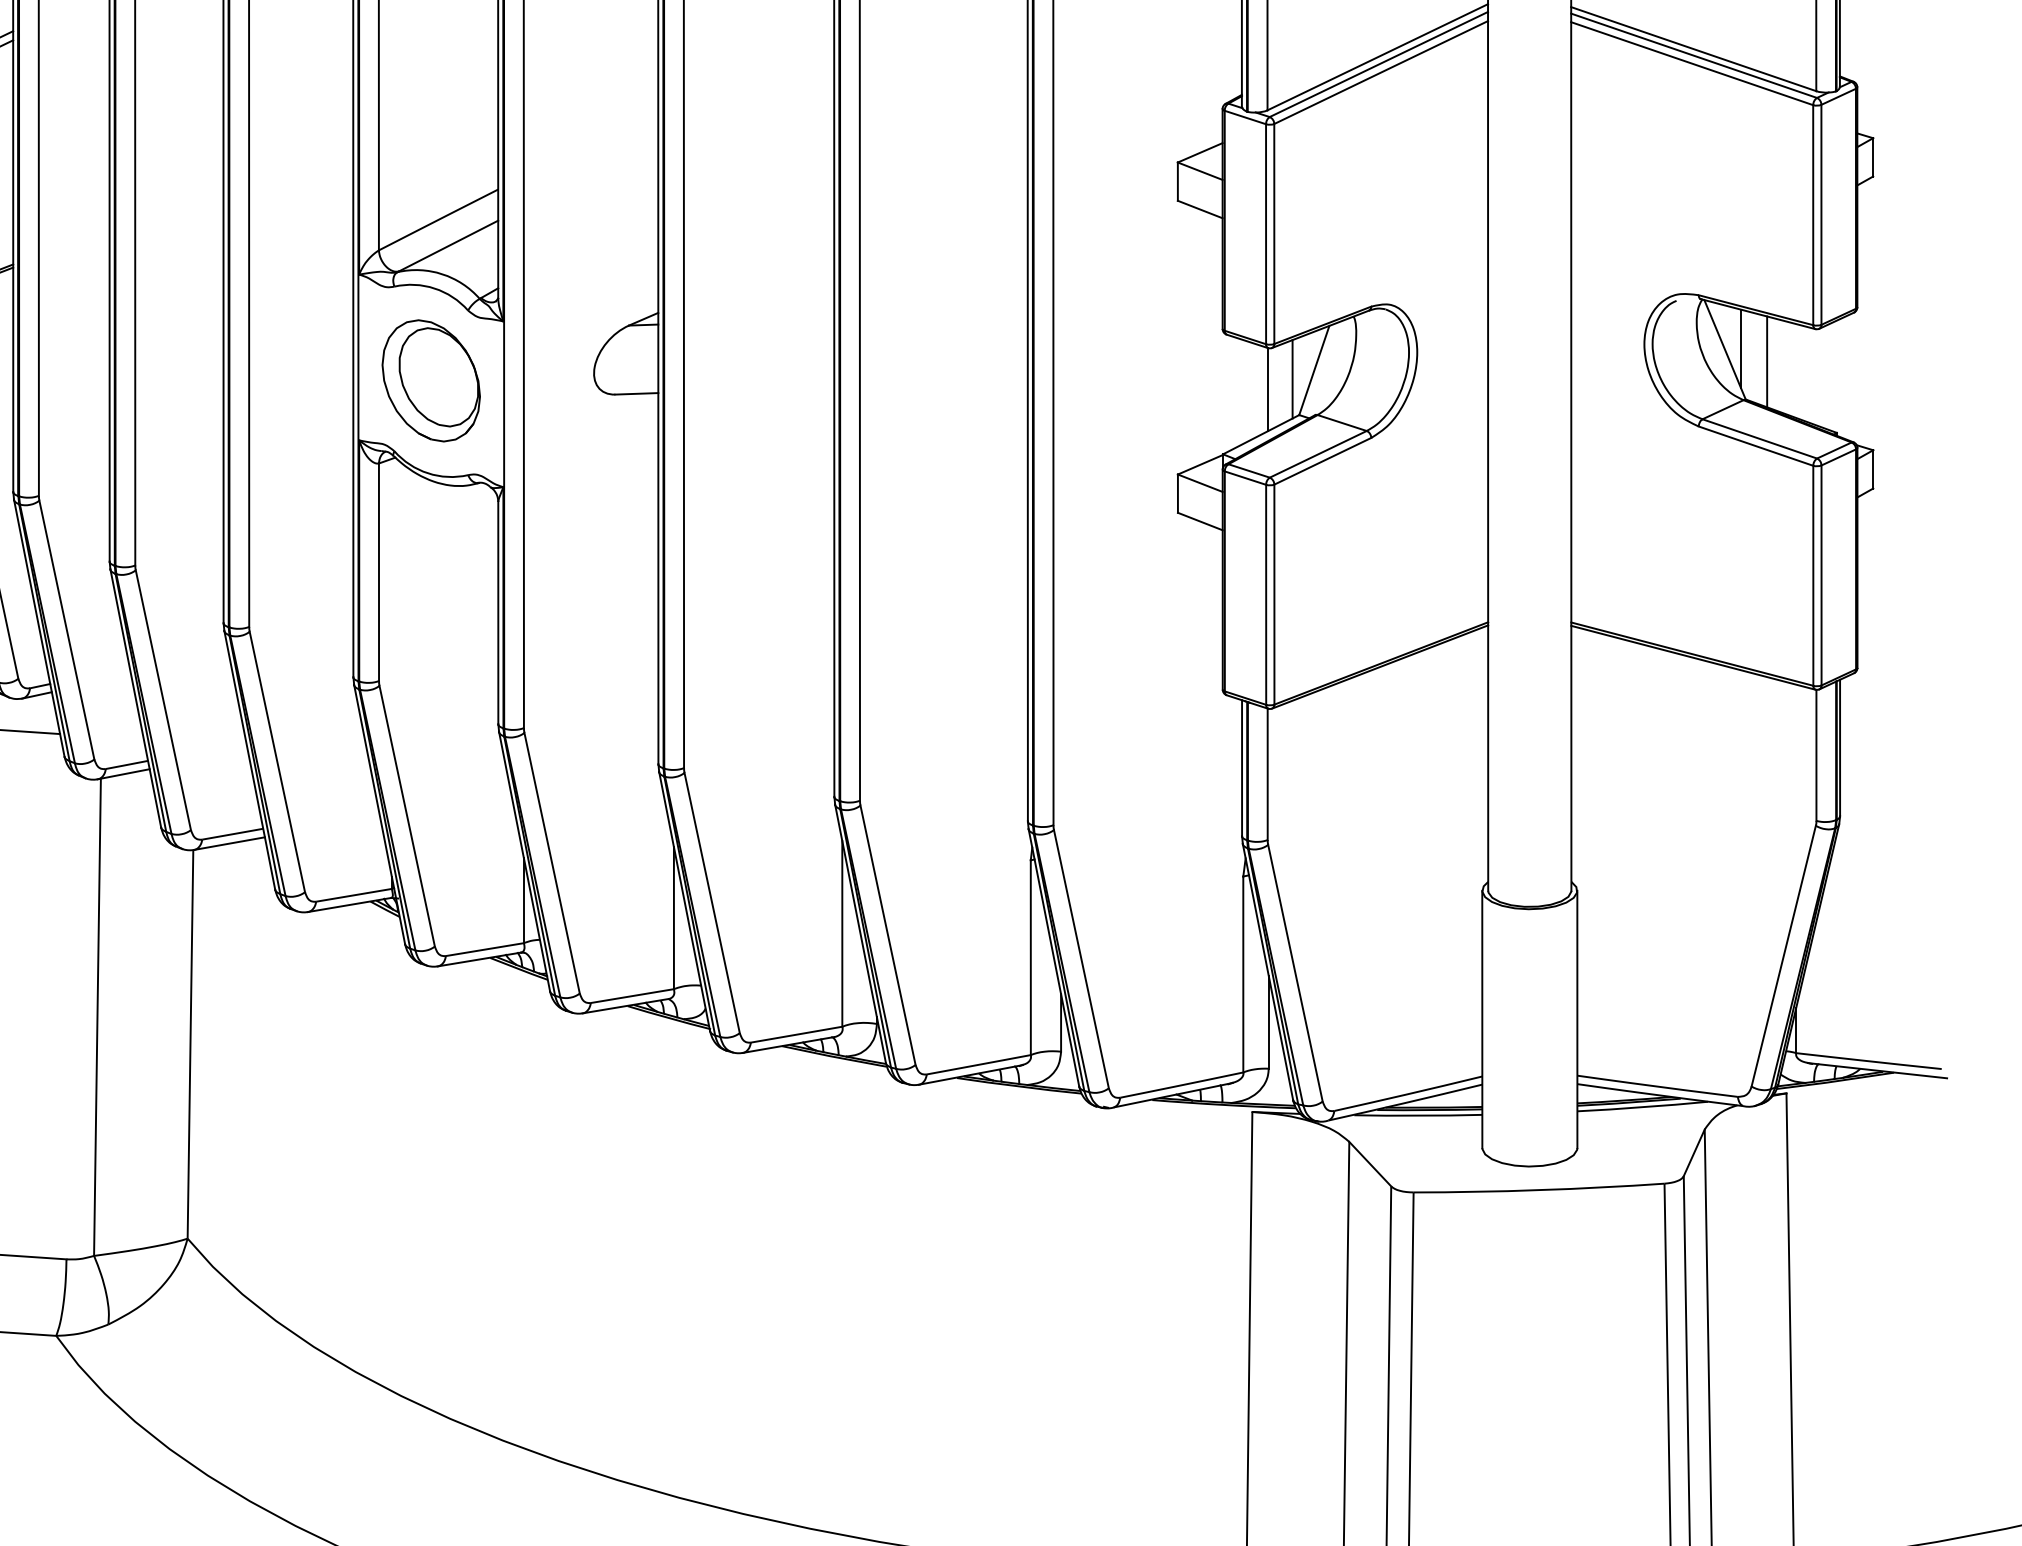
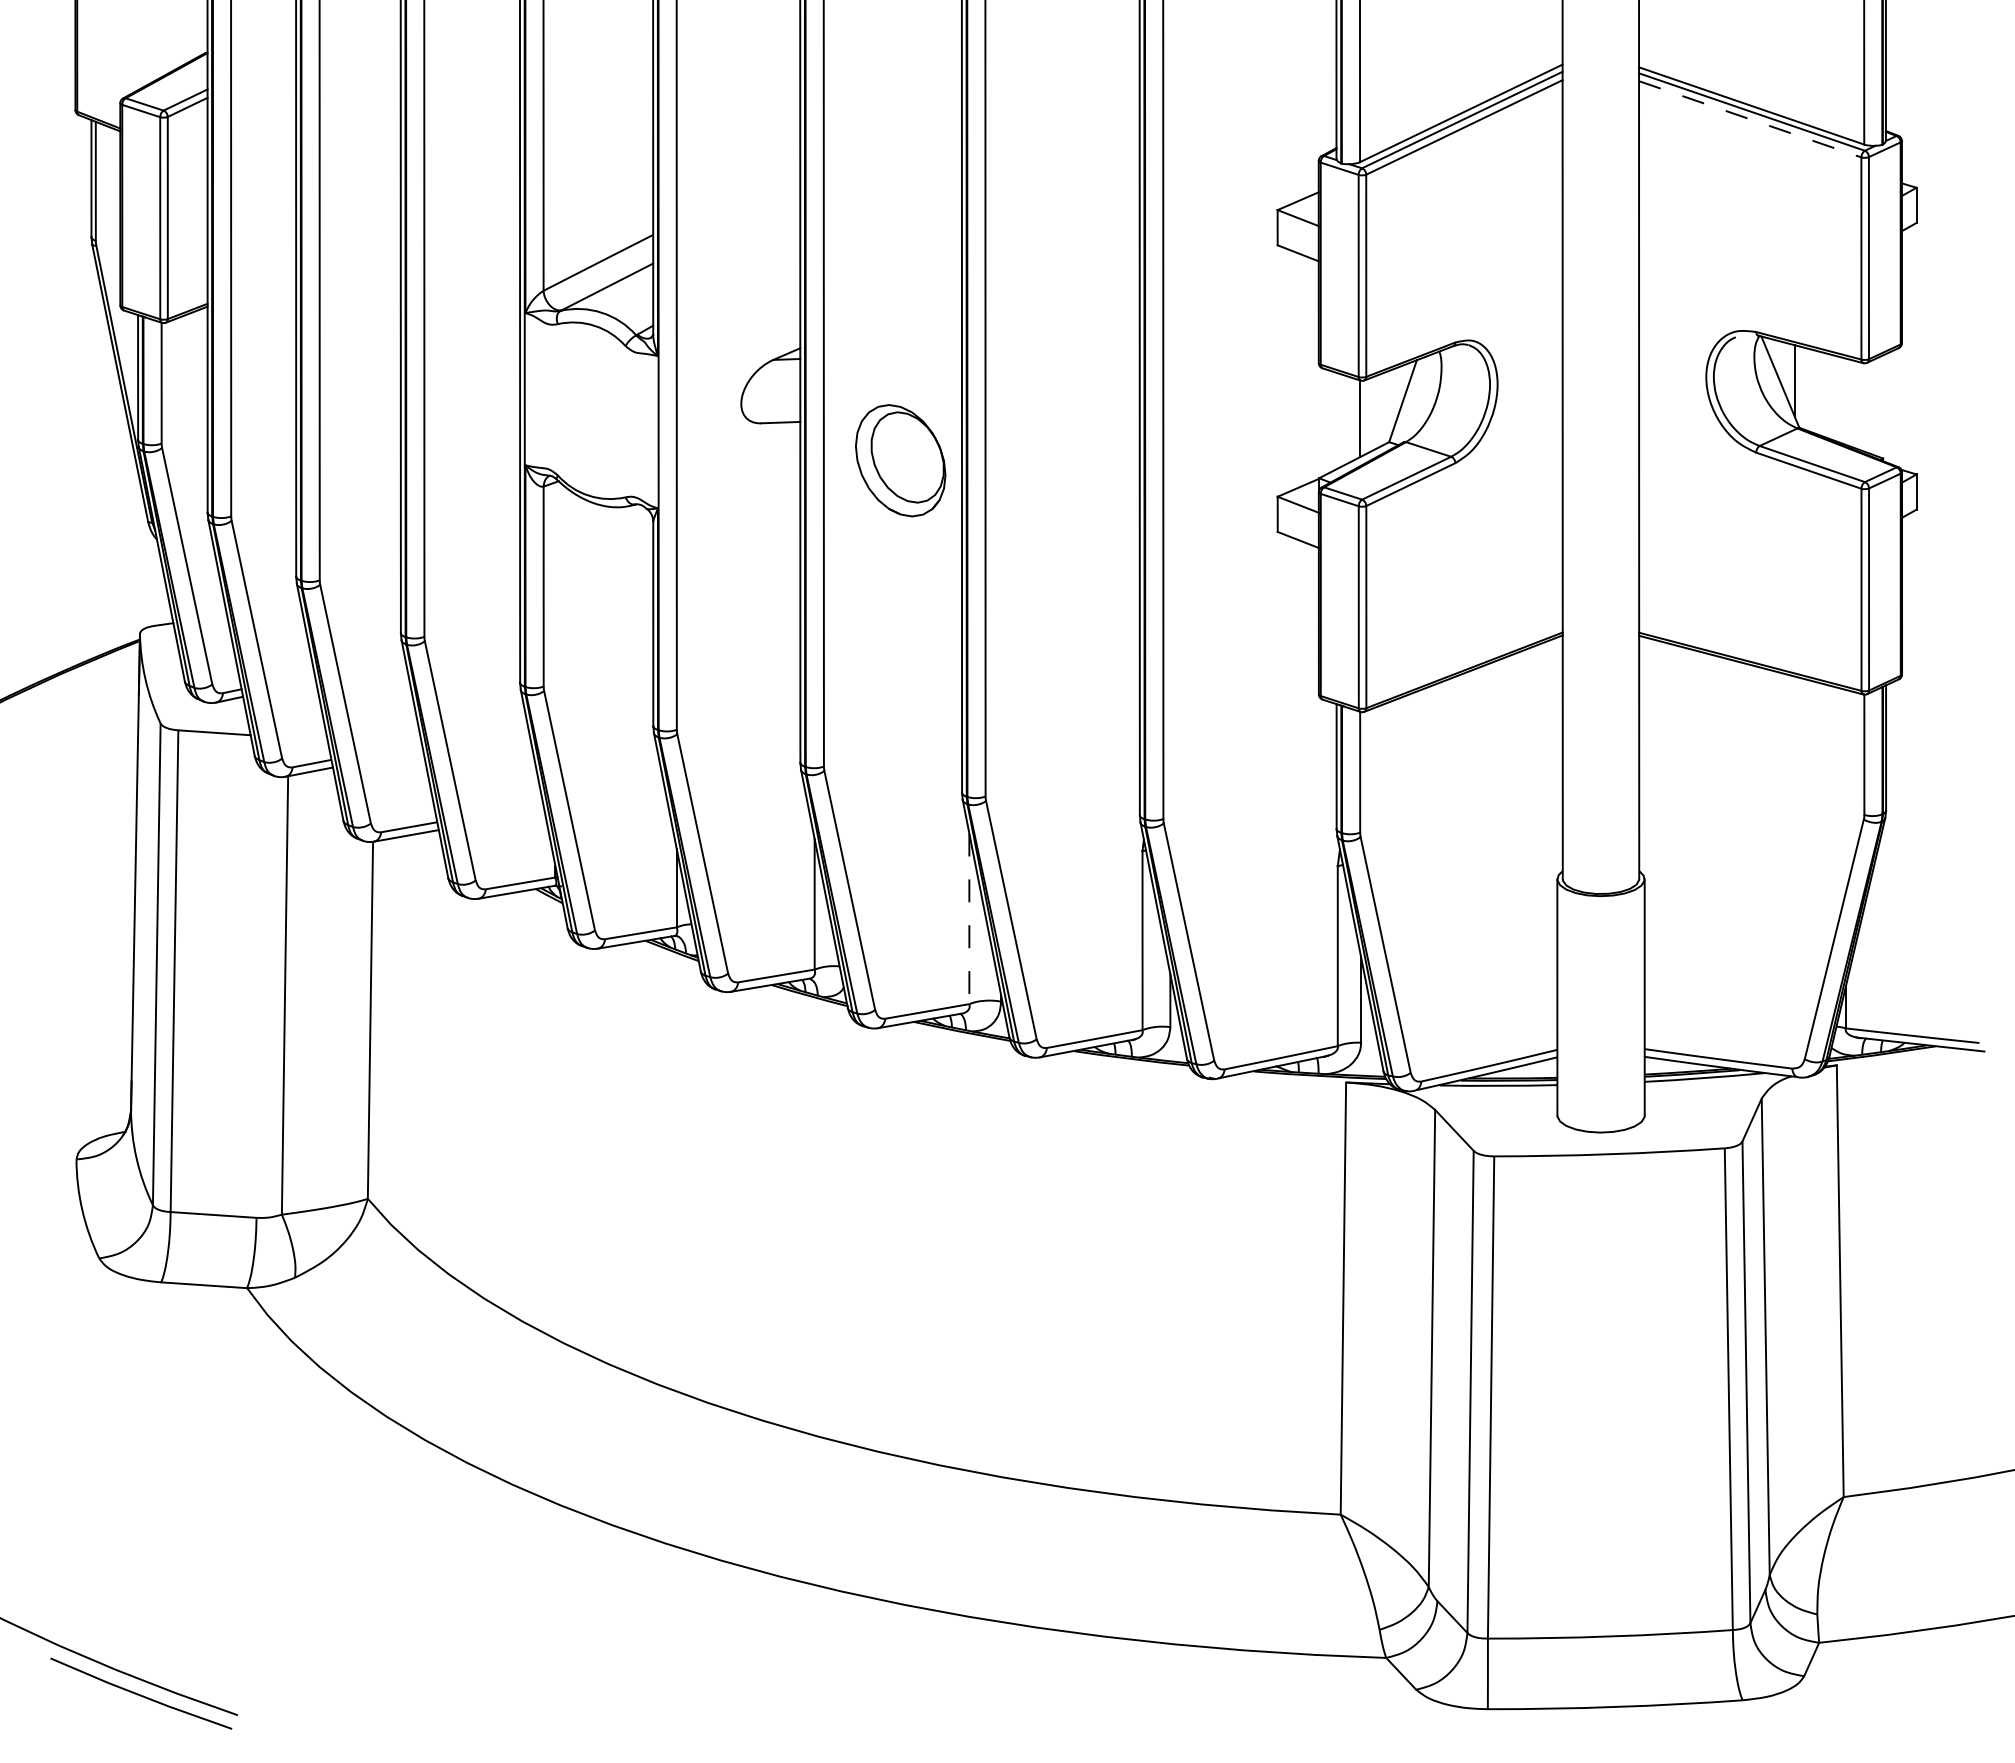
line: (1692, 63) -> (1750, 119), solid -> dashed
line: (1767, 362) -> (1819, 393), removed
line: (1293, 379) -> (1383, 409), removed
part: (431, 380) -> (900, 460), moved
line: (842, 934) -> (969, 919), solid -> dashed

